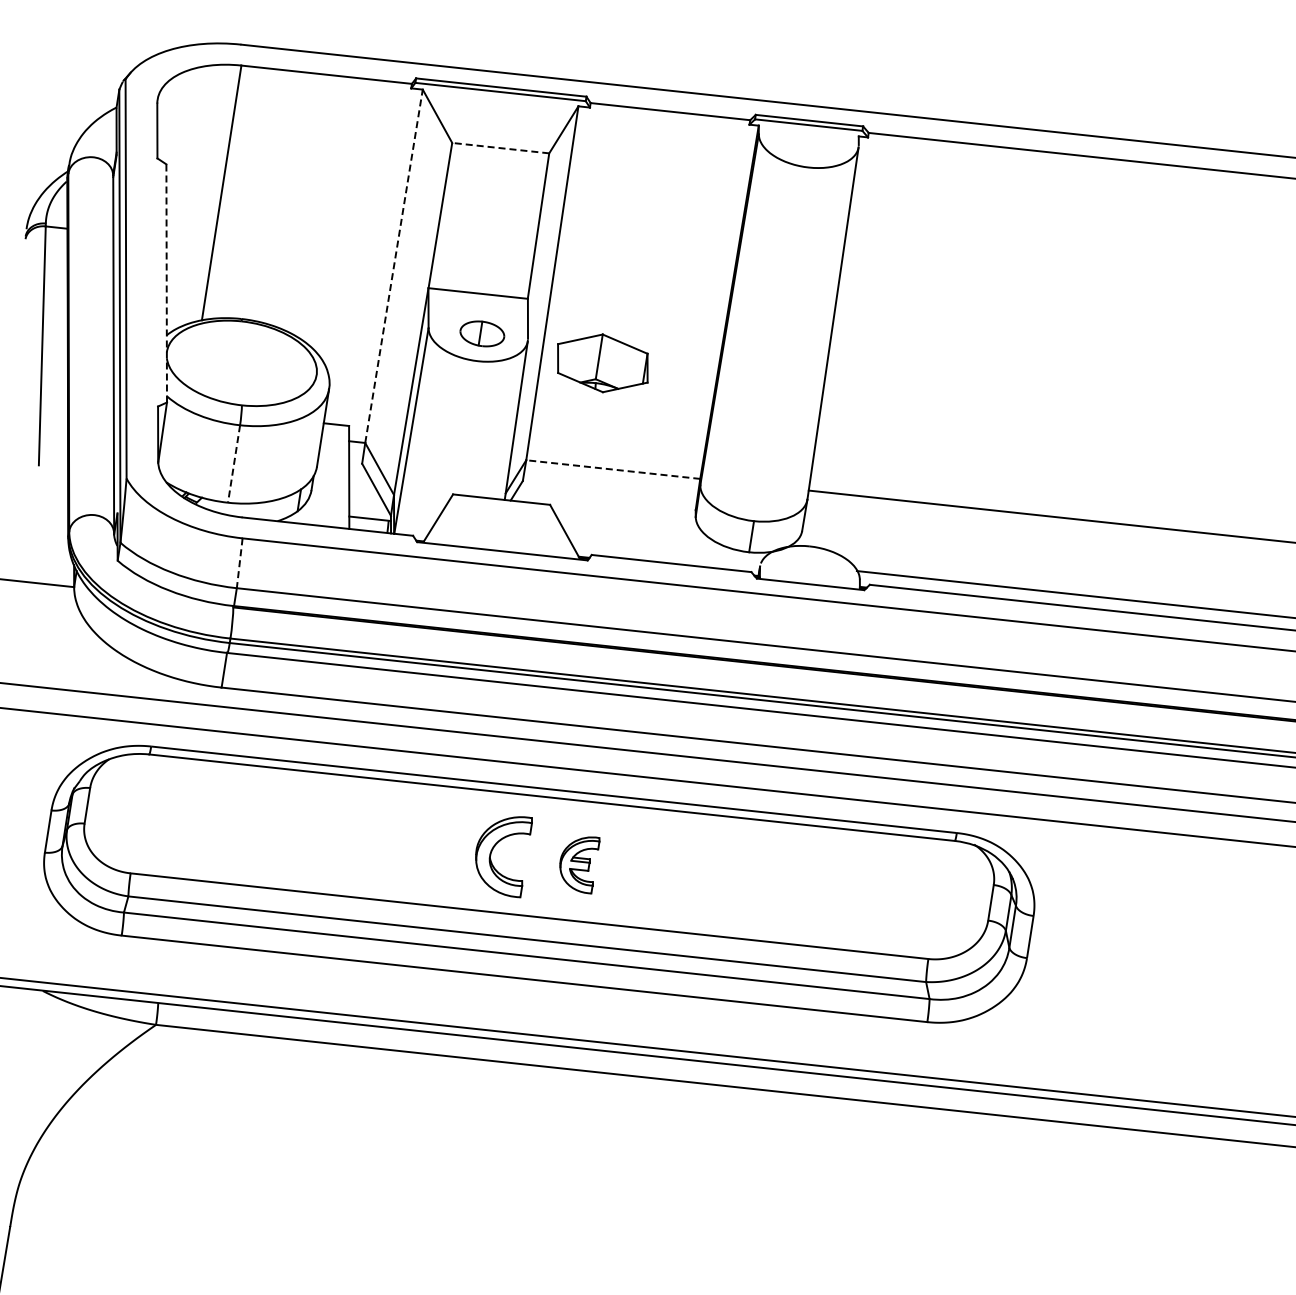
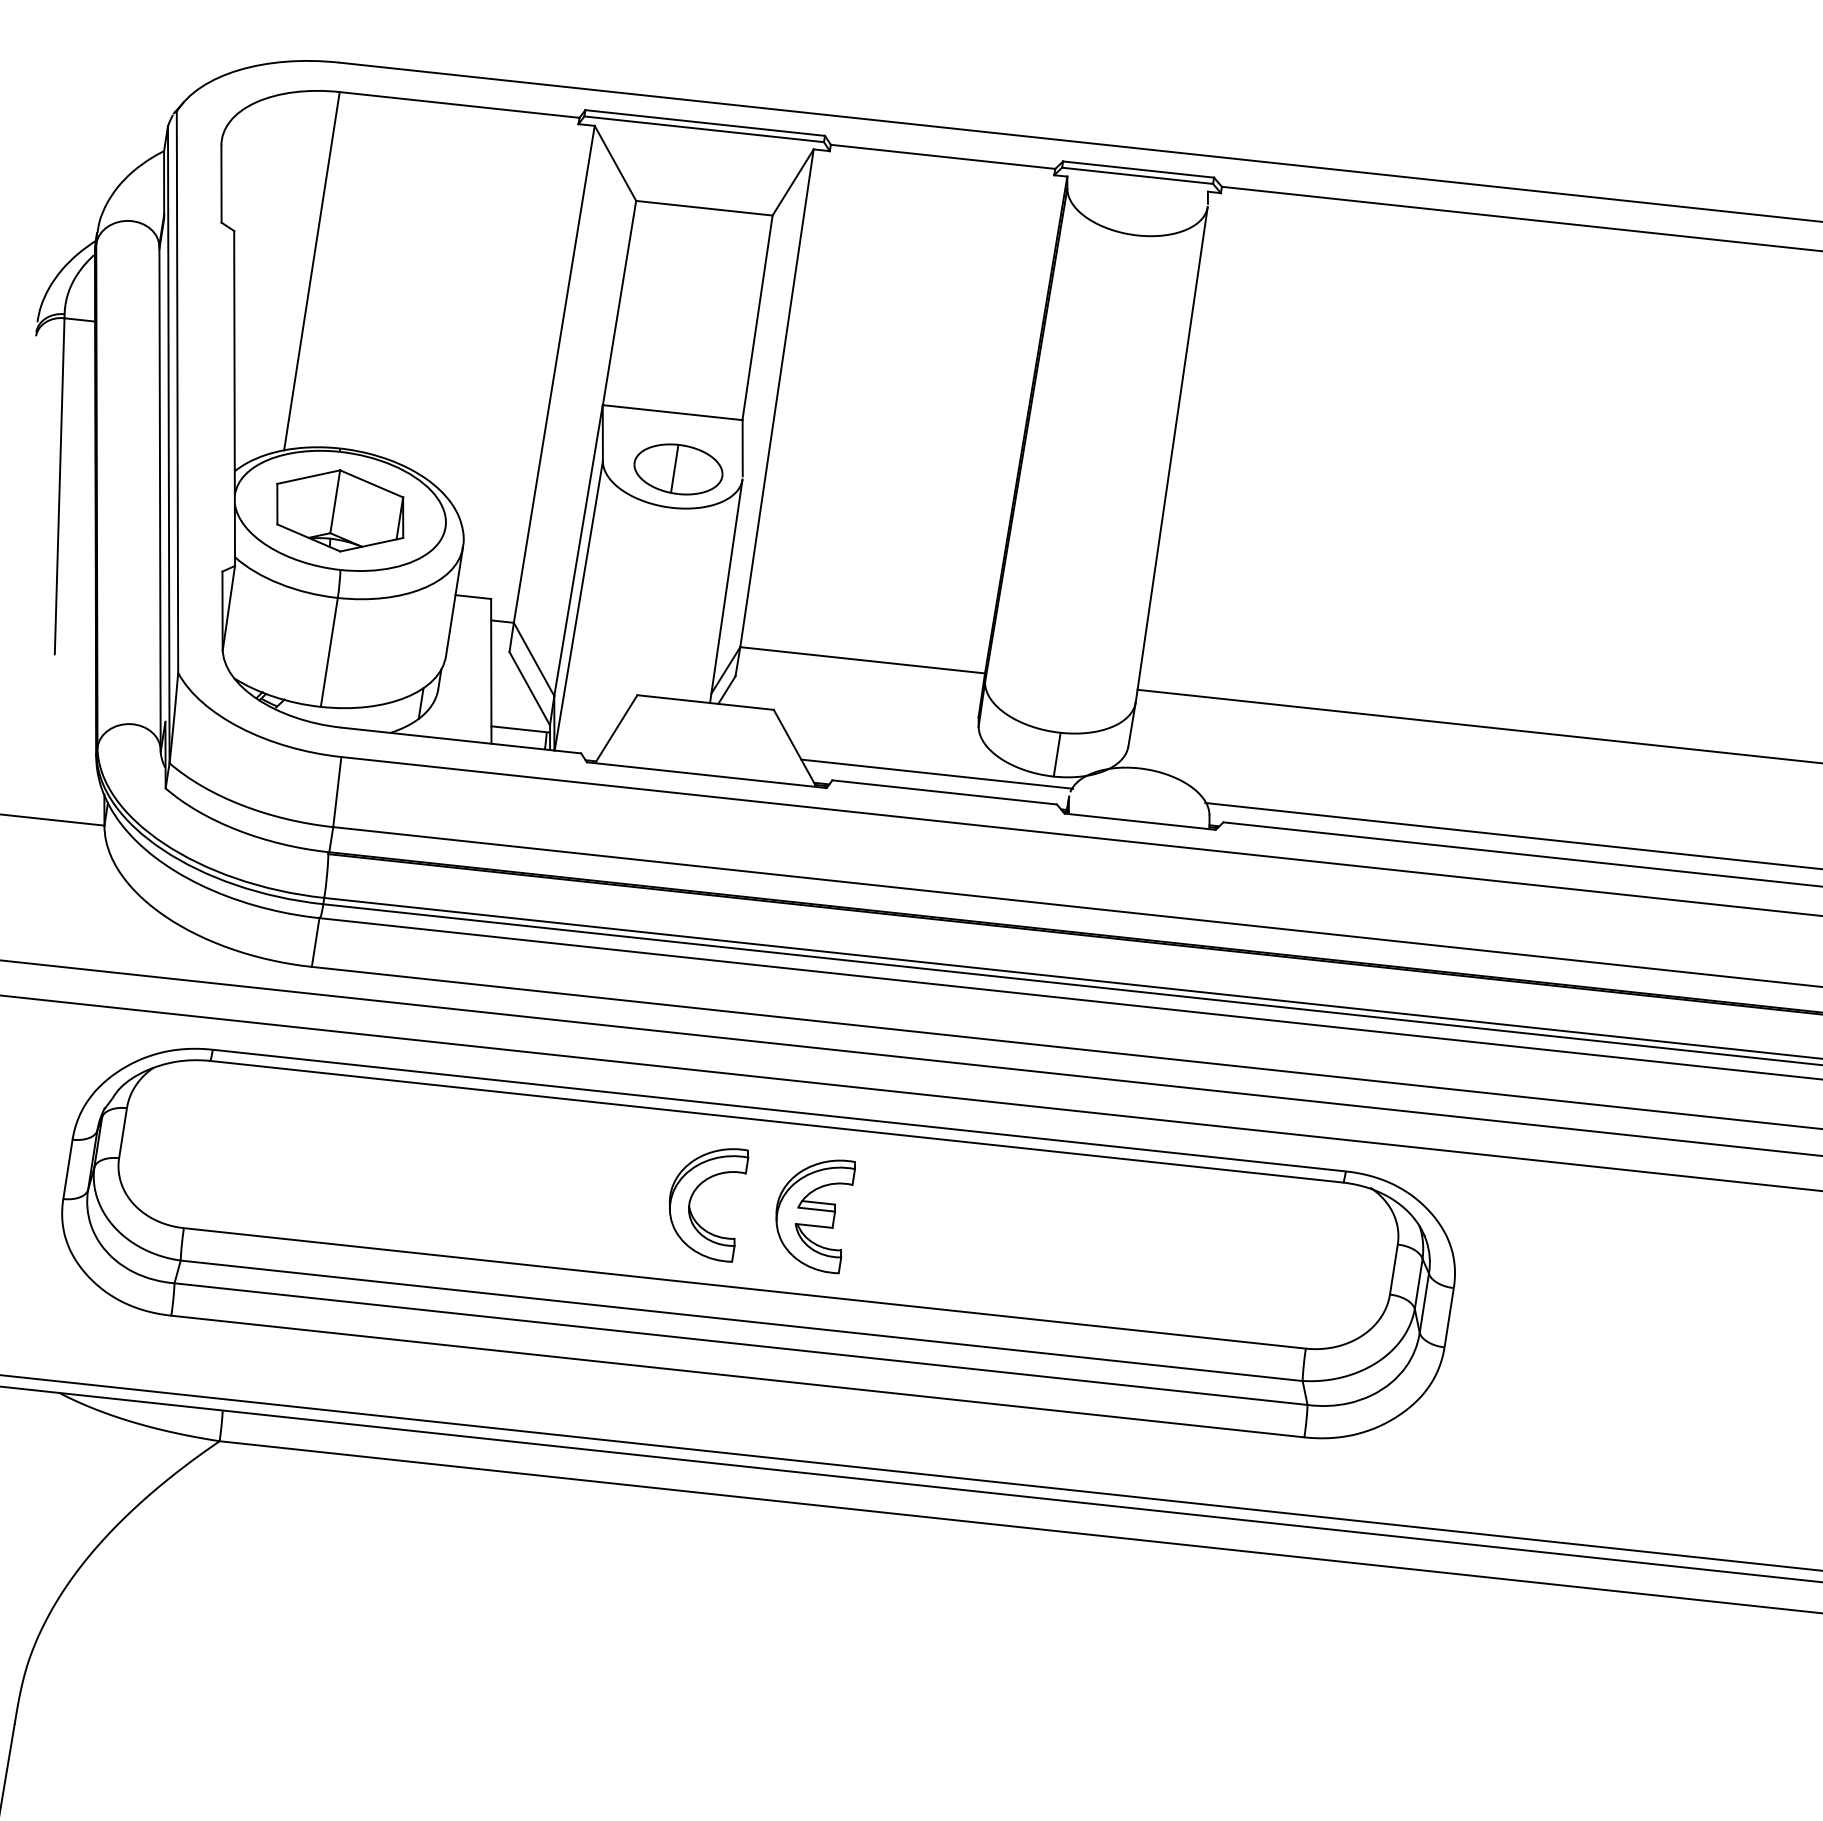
line: (500, 148) -> (704, 208), dashed -> solid
line: (394, 265) -> (554, 373), dashed -> solid
line: (166, 282) -> (234, 397), dashed -> solid
part: (482, 333) -> (678, 468), size x1.43
part: (602, 363) -> (339, 511), moved
line: (233, 464) -> (328, 653), dashed -> solid
line: (612, 469) -> (861, 660), dashed -> solid
line: (665, 550) -> (936, 774), added
line: (239, 563) -> (336, 792), dashed -> solid
part: (579, 865) -> (815, 1217), size x1.43

